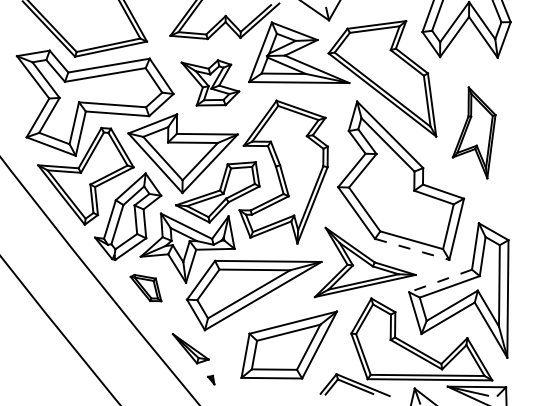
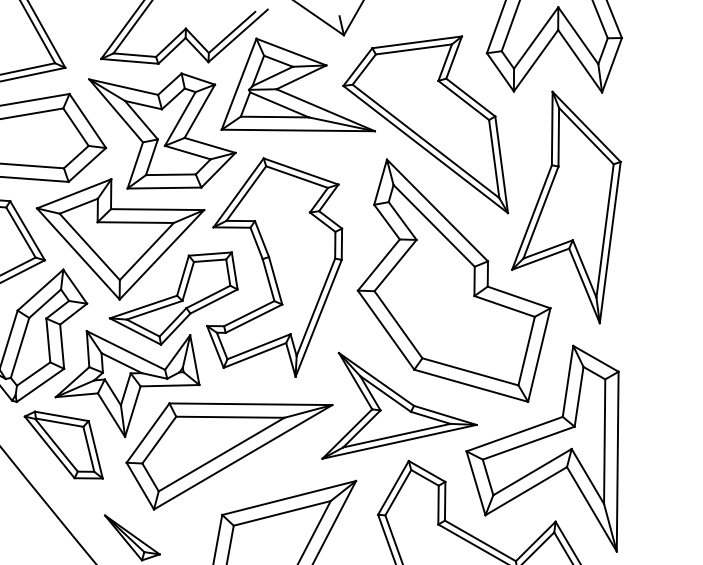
part: (210, 82) -> (162, 130), size x1.67
part: (473, 132) -> (565, 206), size x1.67
line: (412, 249) -> (471, 385), dashed -> solid
line: (440, 281) -> (514, 434), dashed -> solid
part: (145, 287) -> (63, 444), size x1.67

